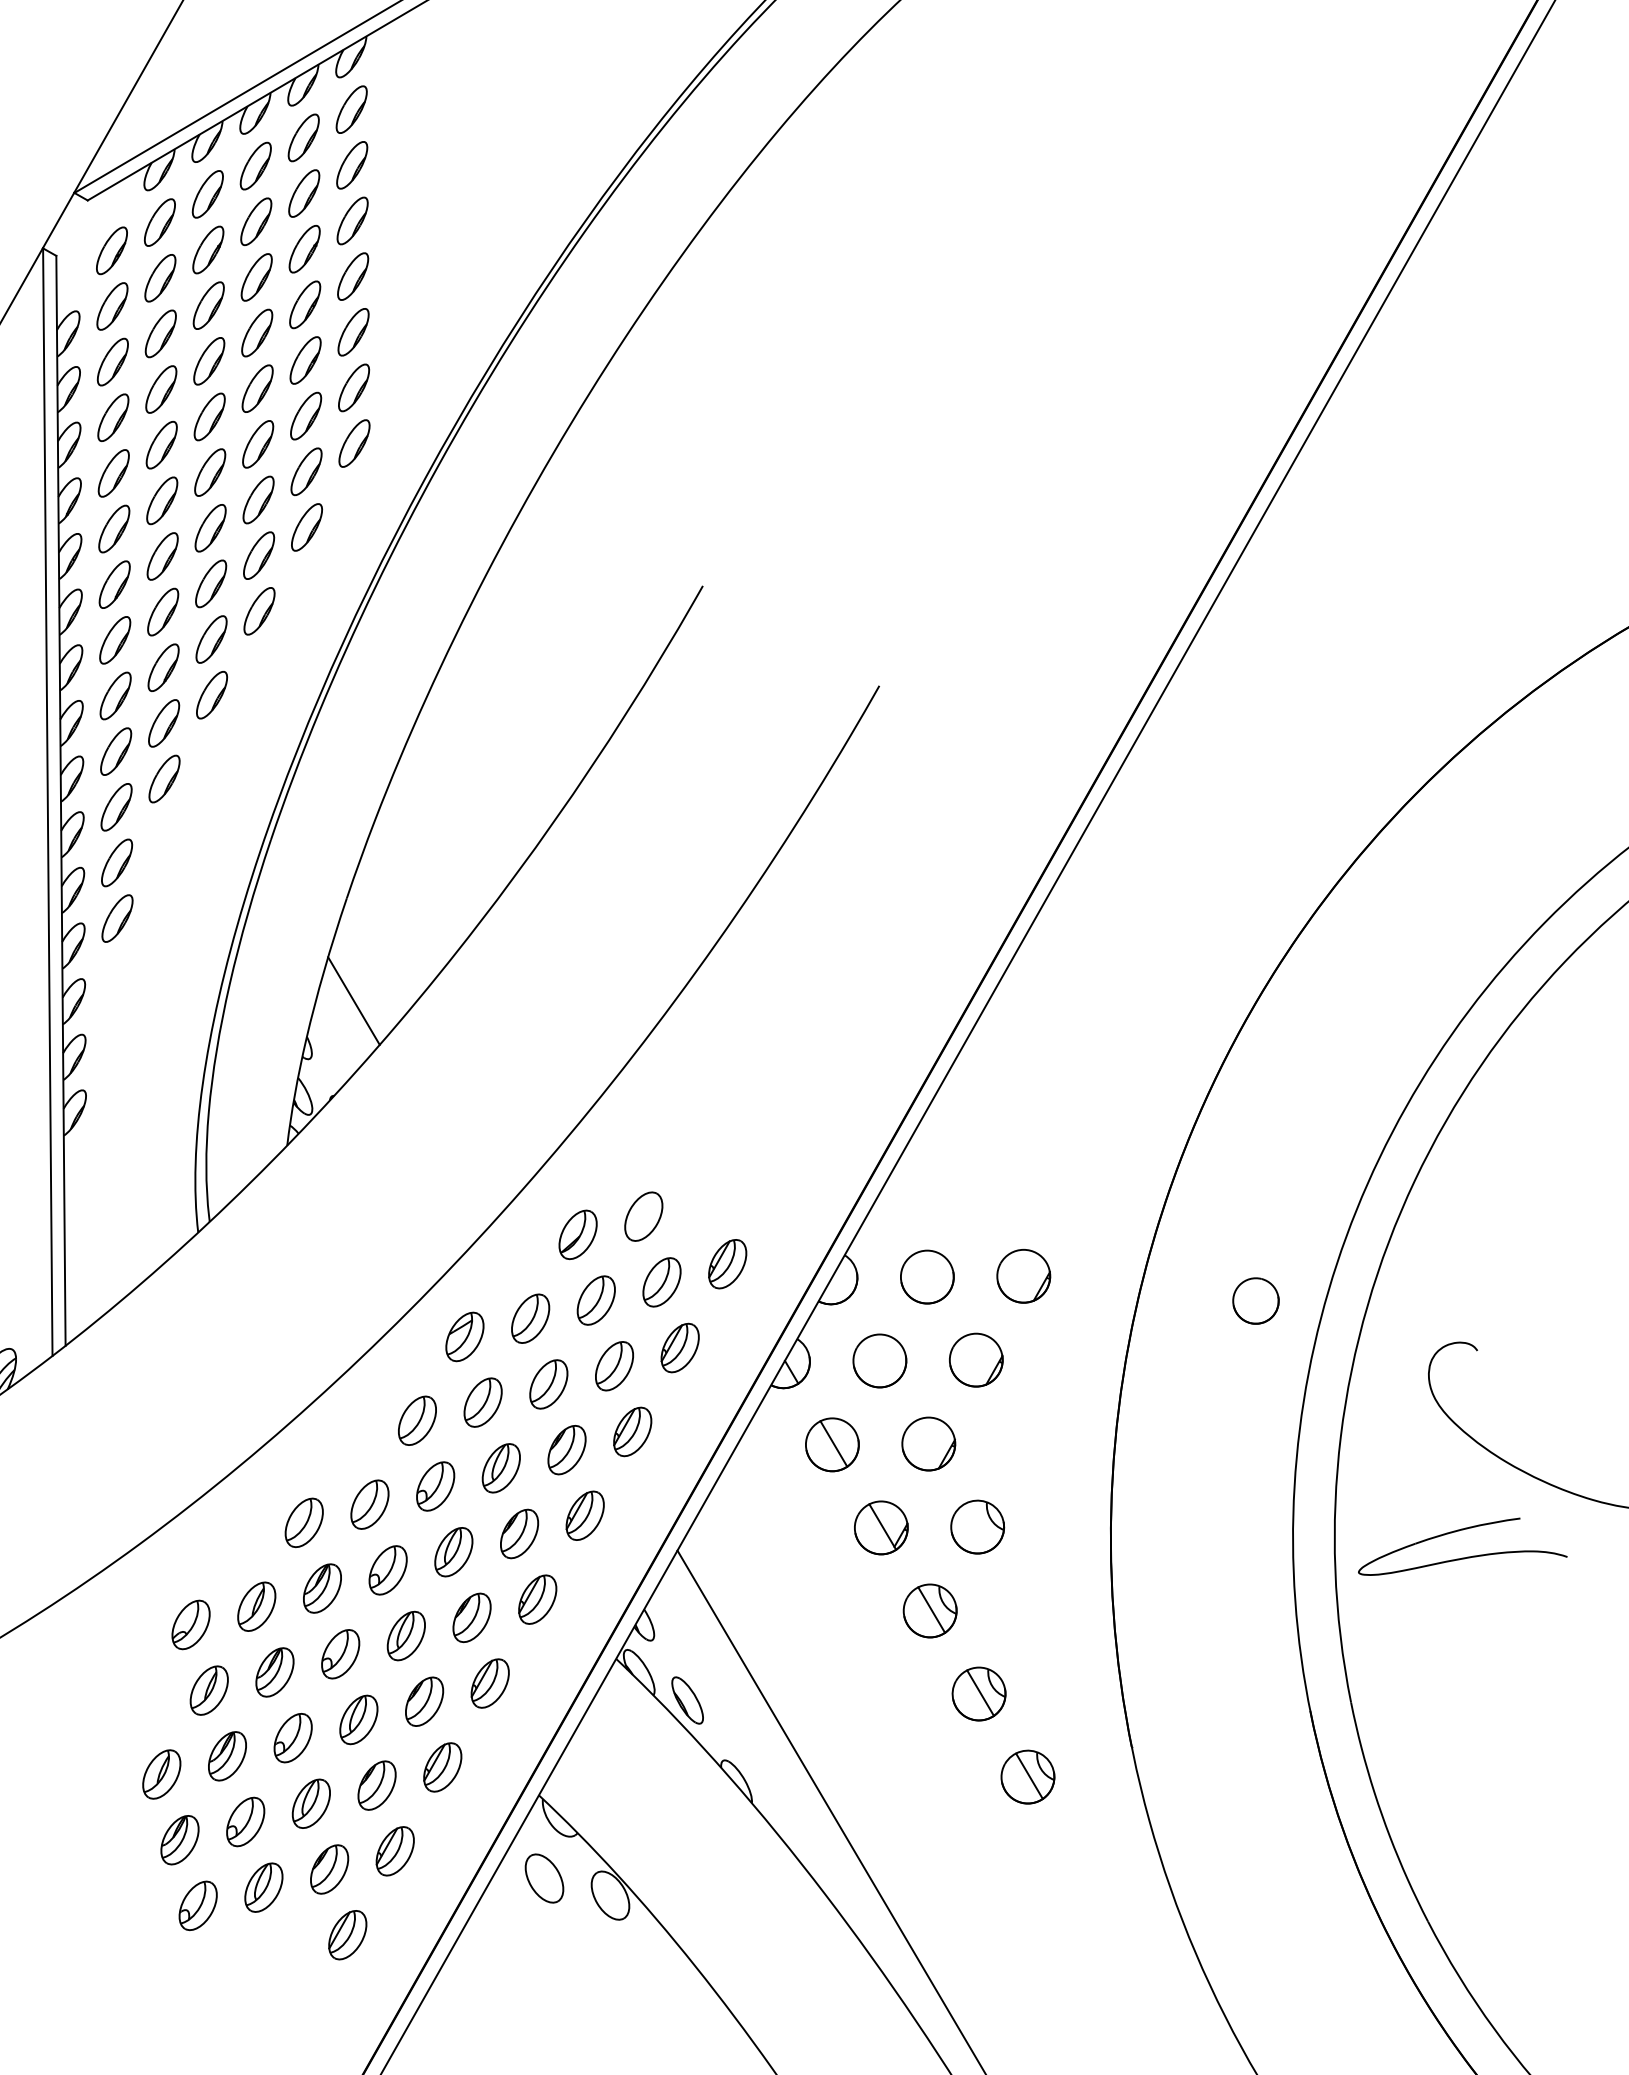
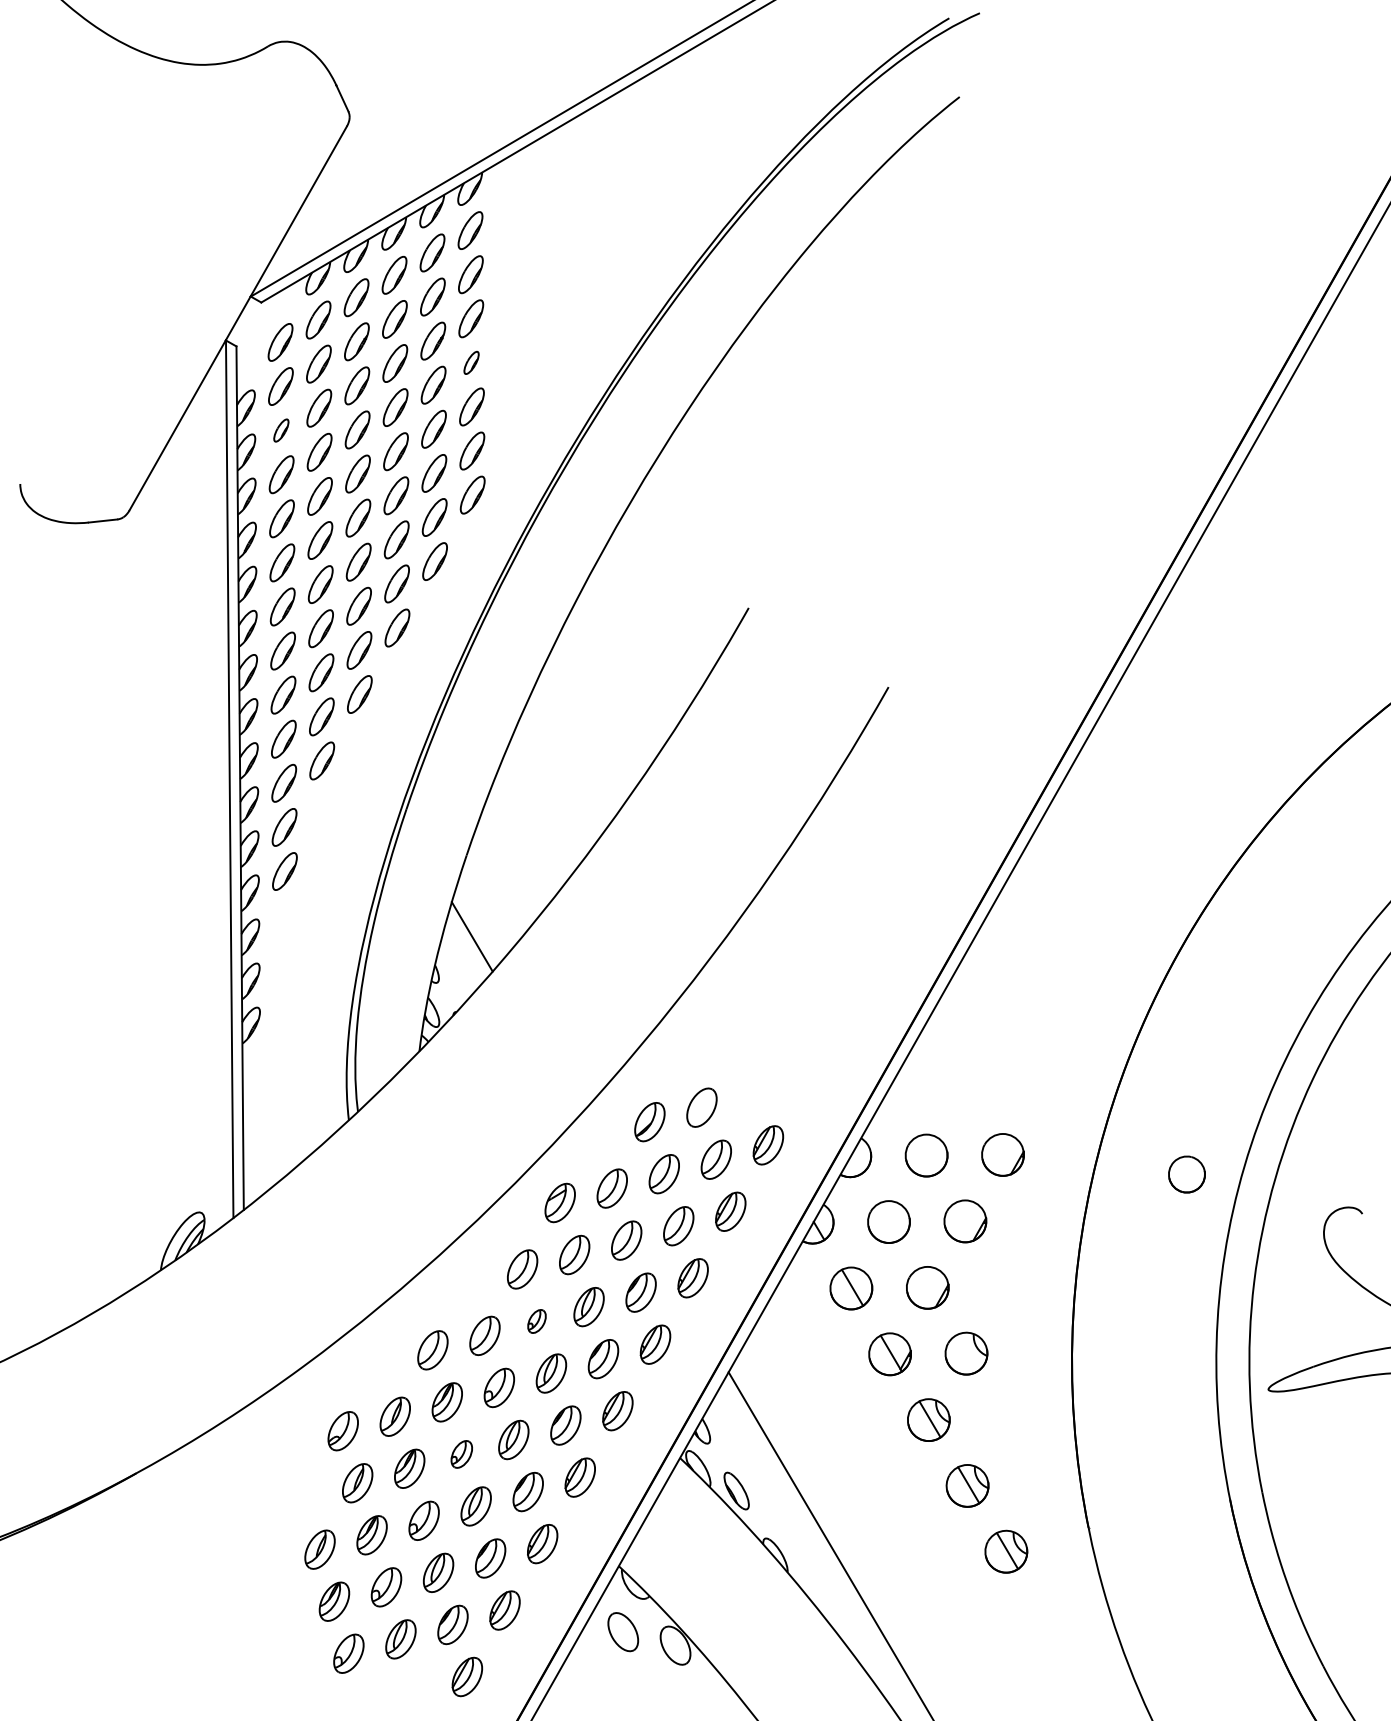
part: (352, 276) -> (471, 362), size x0.6
part: (113, 361) -> (281, 430), size x0.6
part: (434, 1486) -> (536, 1321), size x0.6
part: (340, 1654) -> (461, 1454), size x0.7

